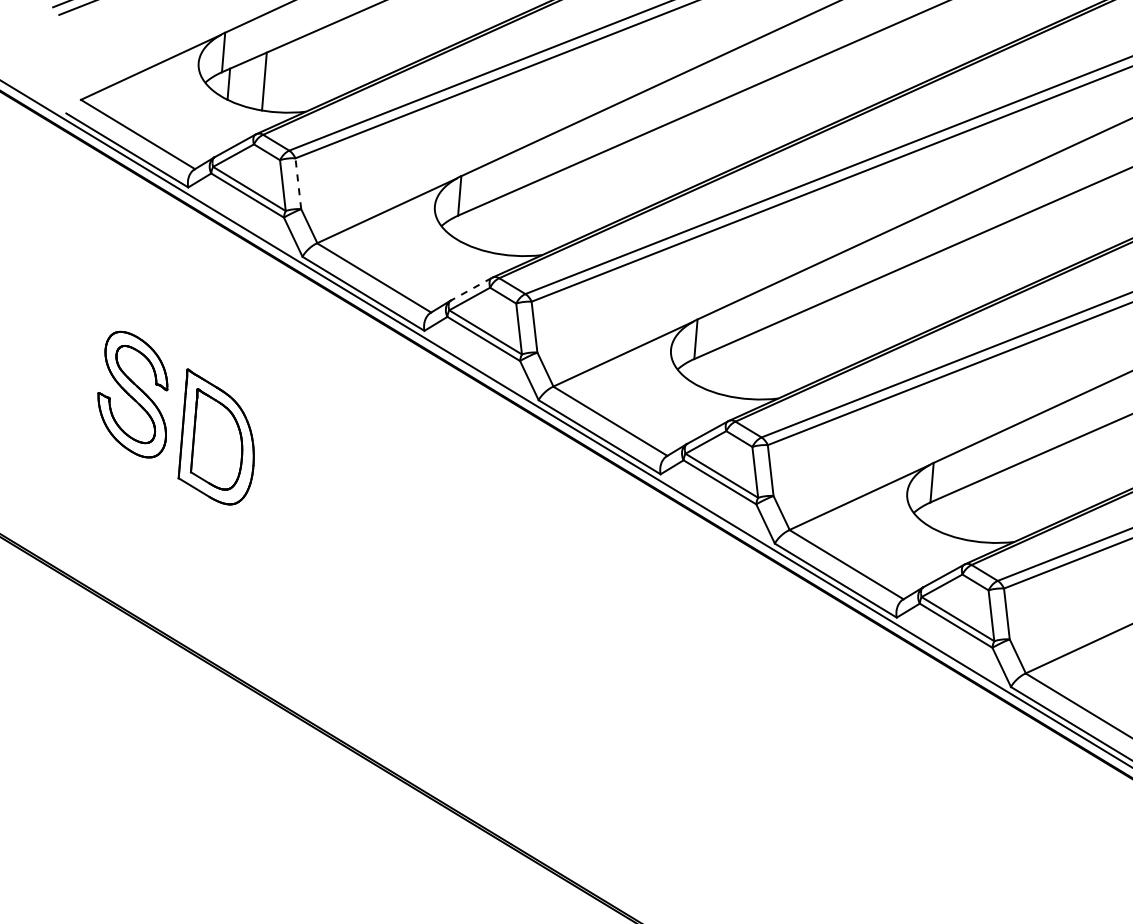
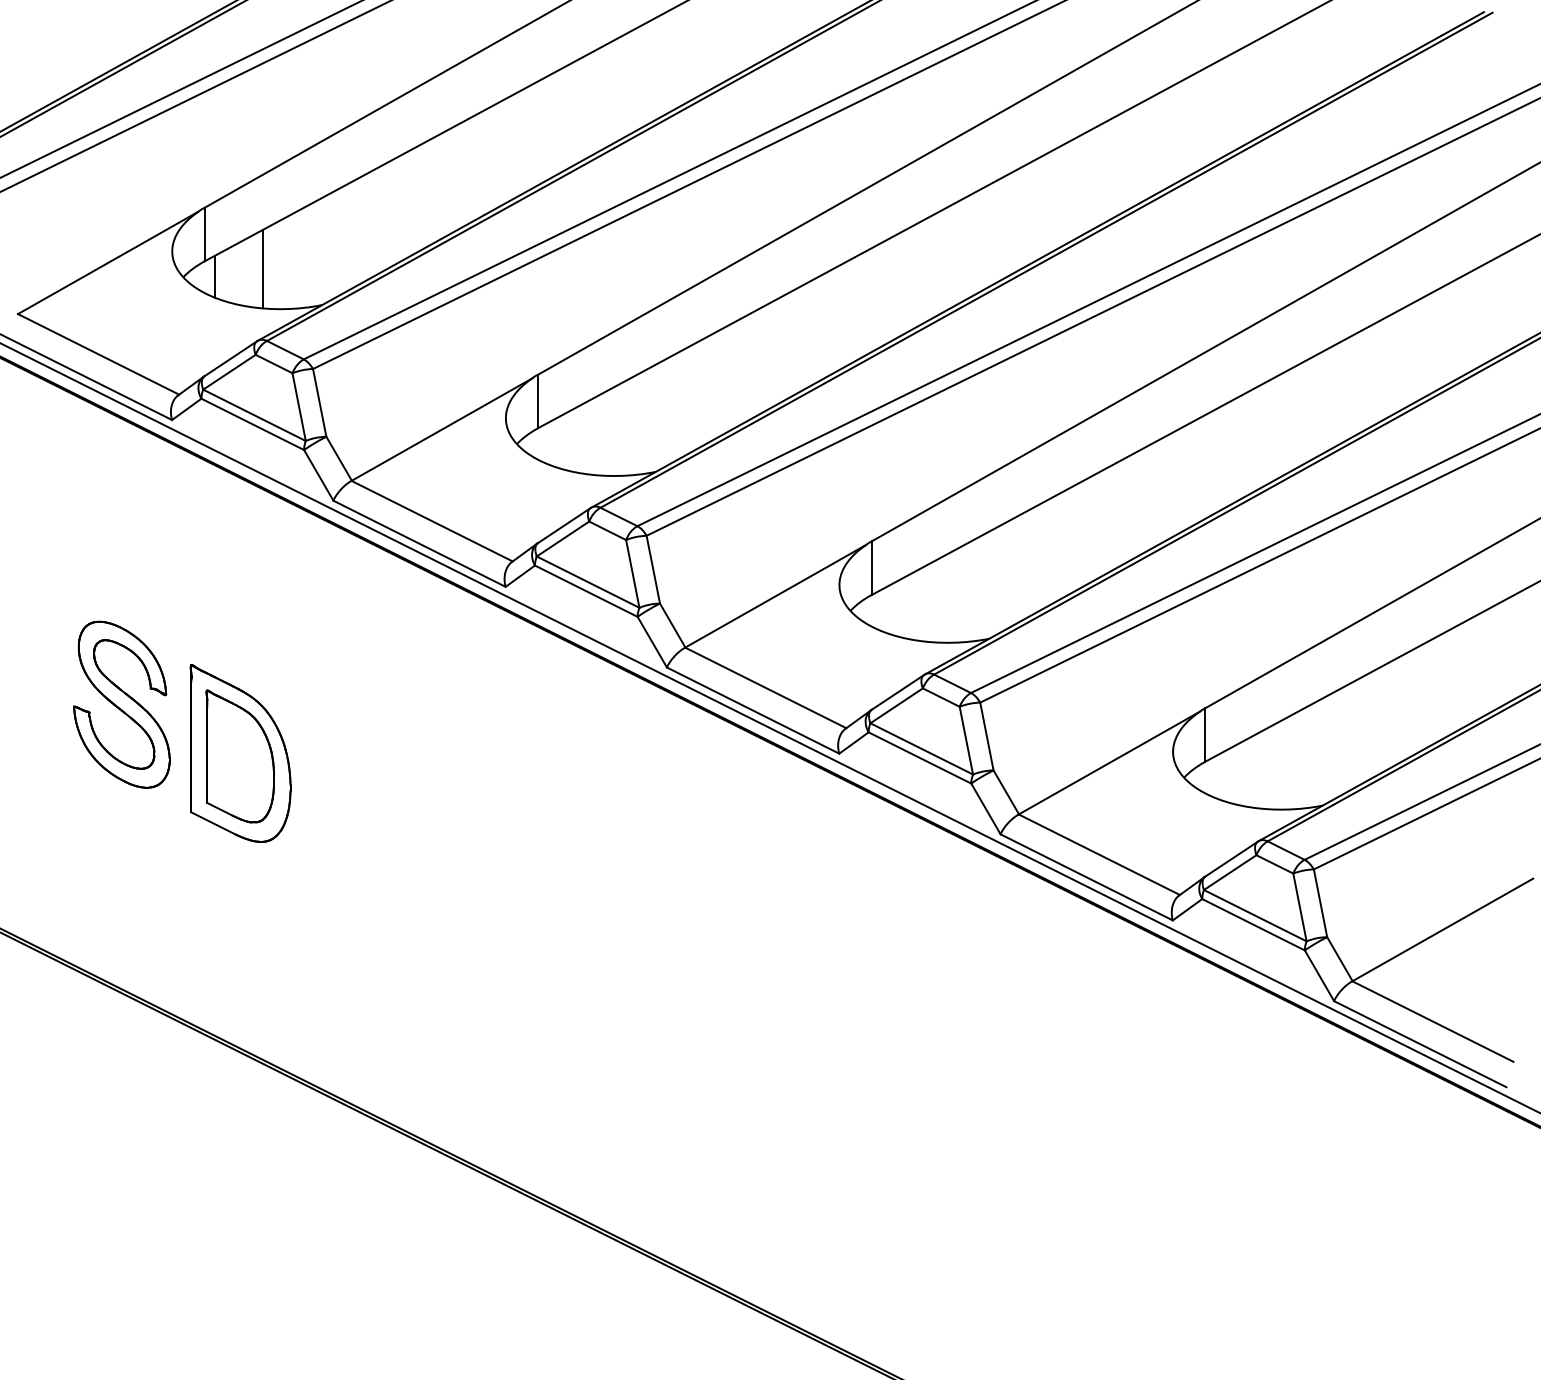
line: (298, 183) -> (319, 402), dashed -> solid
line: (471, 289) -> (564, 525), dashed -> solid

